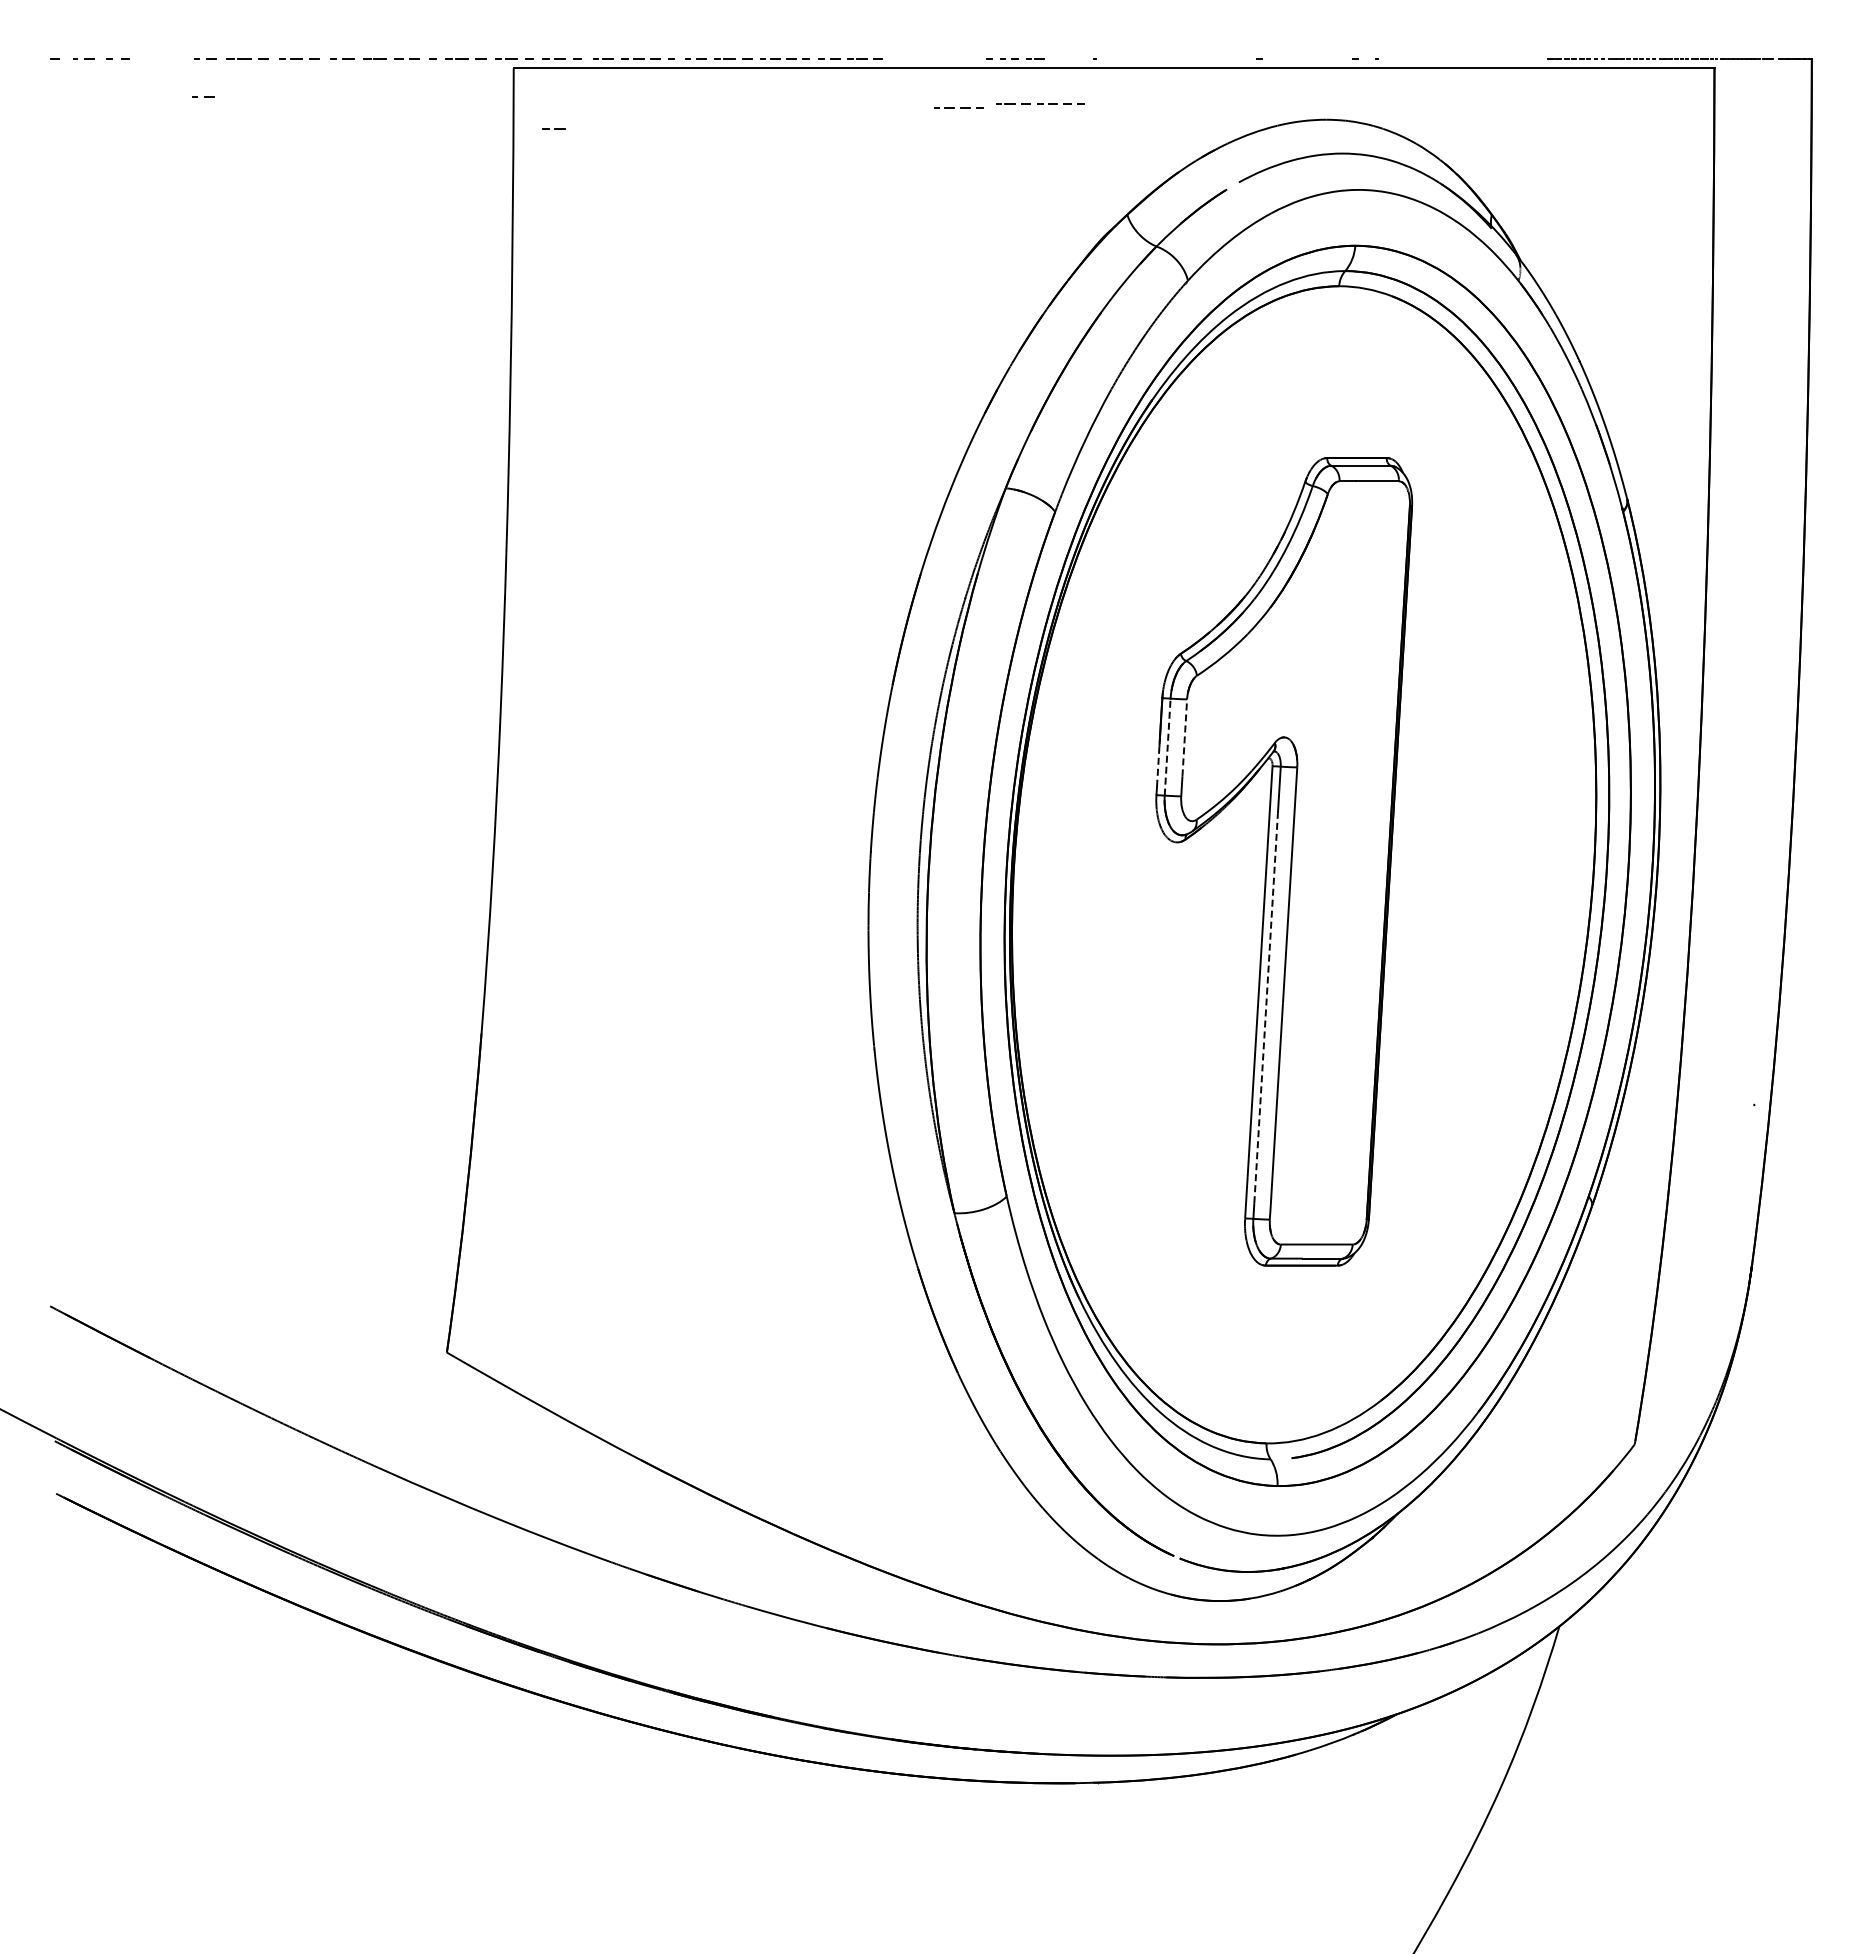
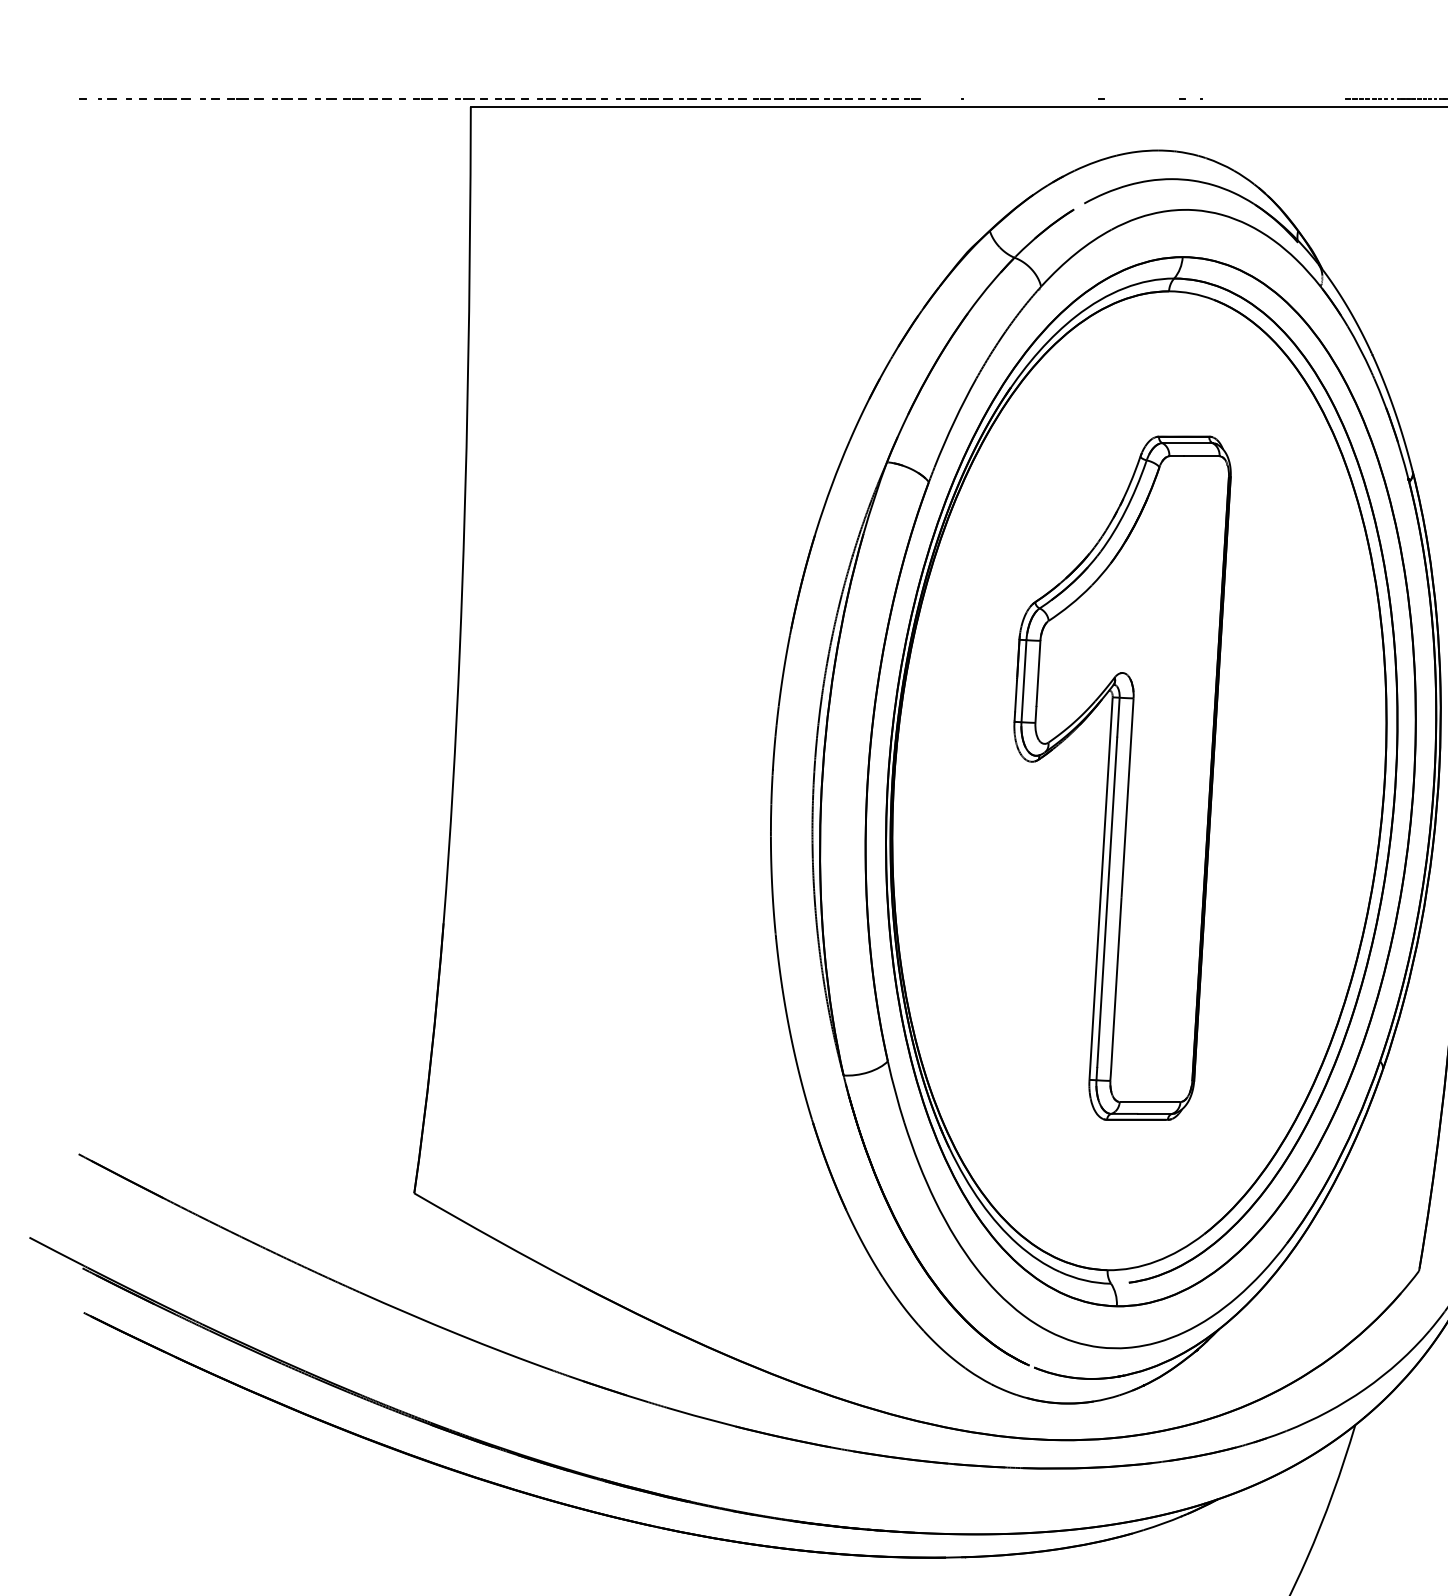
line: (160, 58) -> (172, 98), added
line: (204, 96) -> (209, 130), removed
line: (1040, 103) -> (826, 98), moved
line: (960, 107) -> (848, 140), removed
line: (554, 128) -> (505, 157), removed
line: (1184, 737) -> (1038, 673), dashed -> solid
line: (1167, 747) -> (1023, 681), dashed -> solid
line: (1158, 765) -> (1016, 696), dashed -> solid
line: (1266, 1007) -> (1107, 901), dashed -> solid

